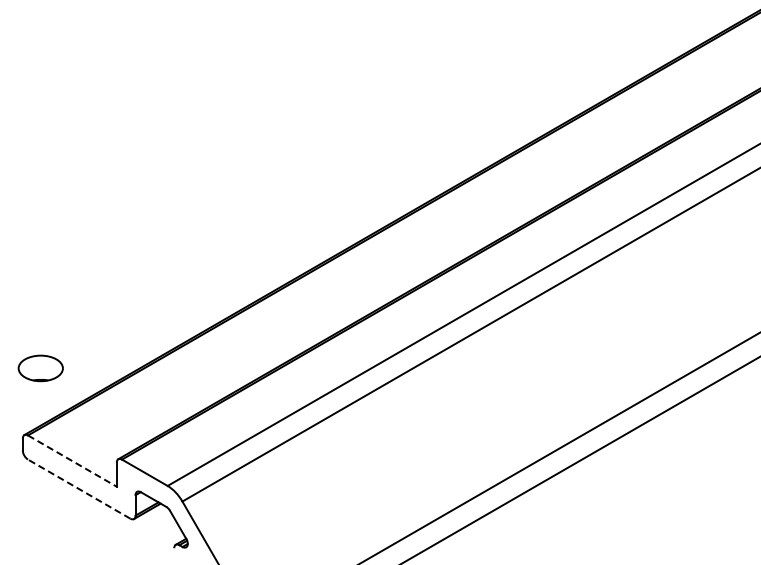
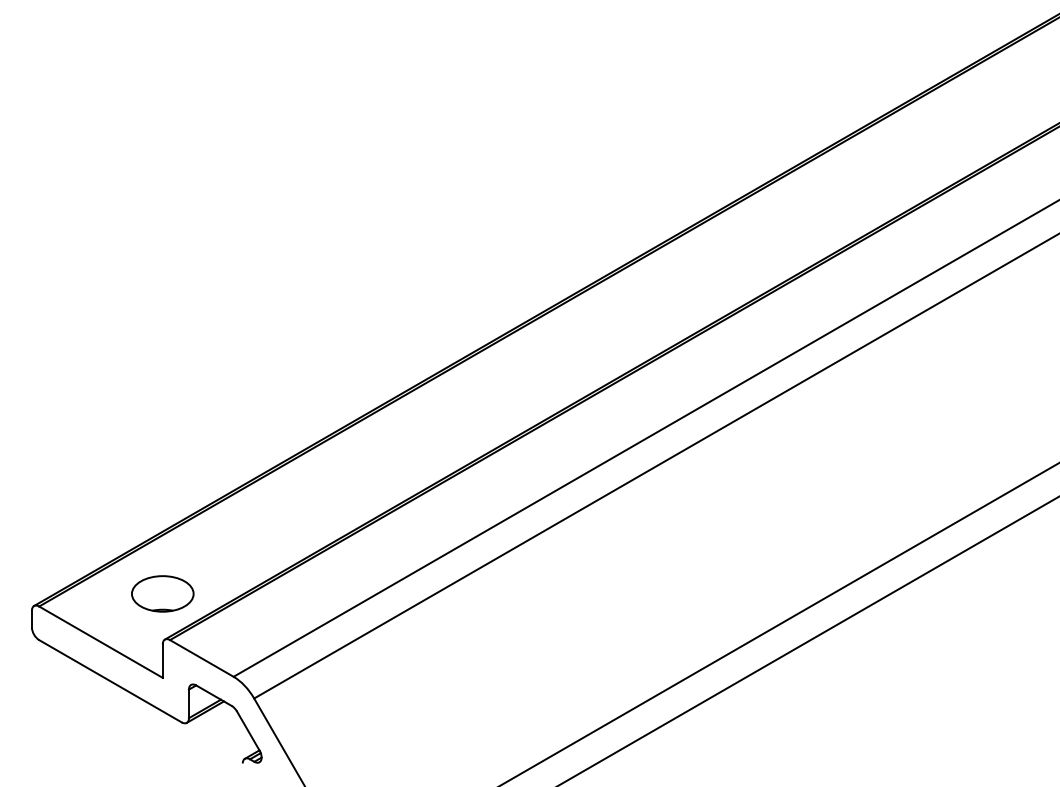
part: (40, 368) -> (162, 594), moved
line: (72, 461) -> (101, 642), dashed -> solid
line: (78, 488) -> (109, 680), dashed -> solid

